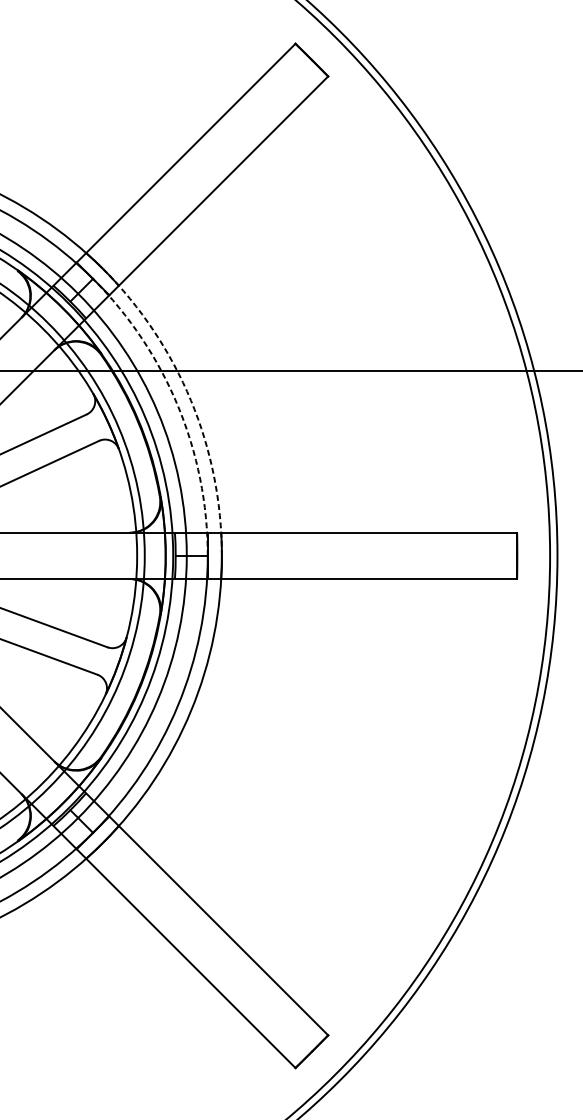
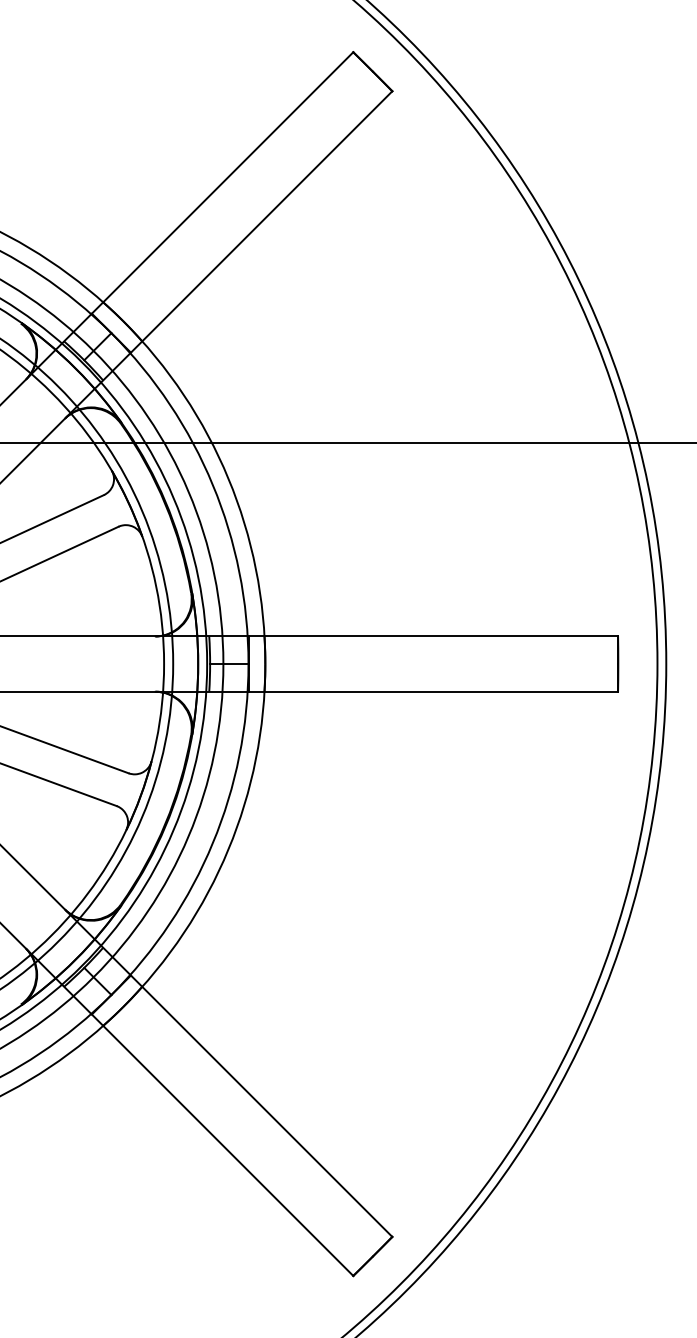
arc: (191, 400) -> (228, 478), dashed -> solid
arc: (177, 406) -> (212, 485), dashed -> solid

